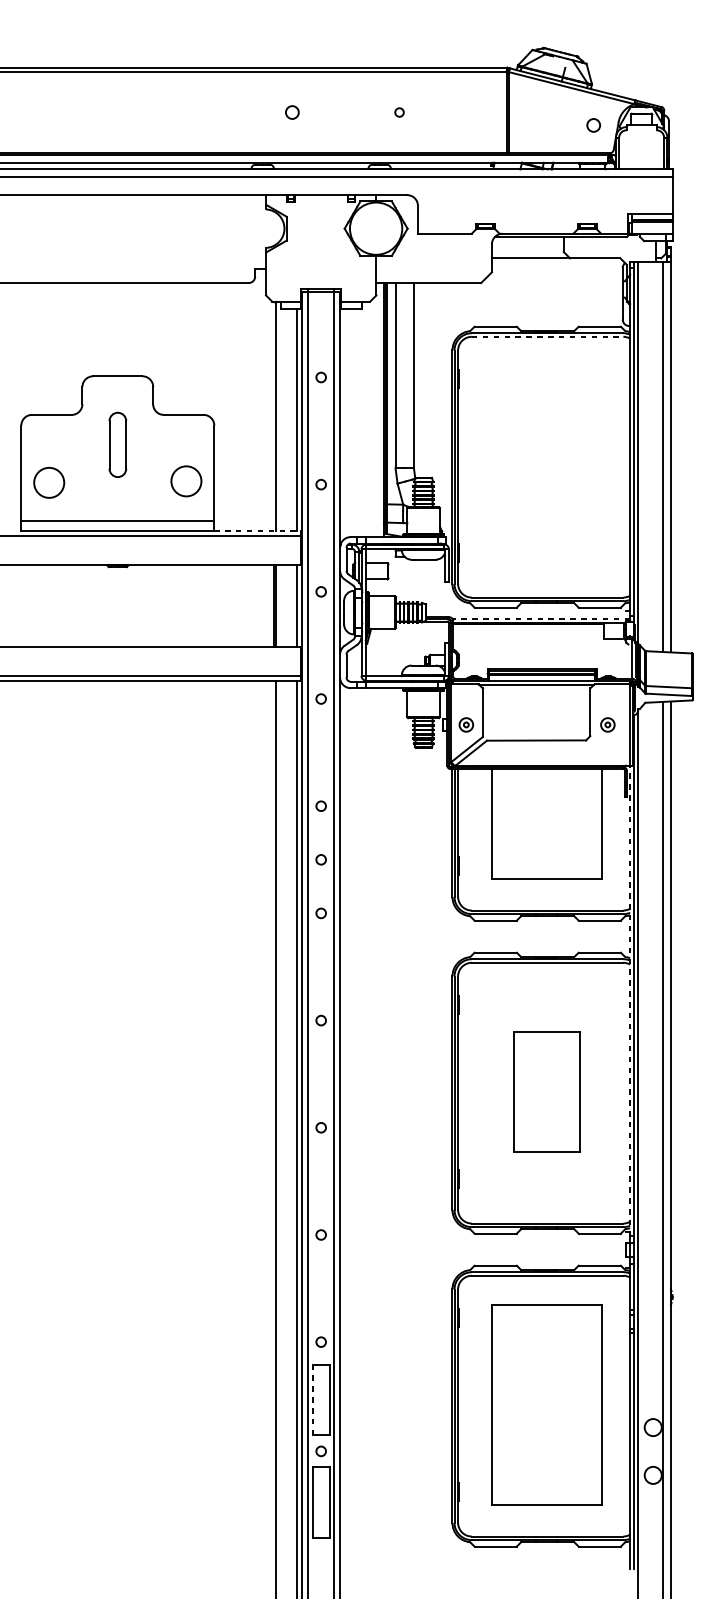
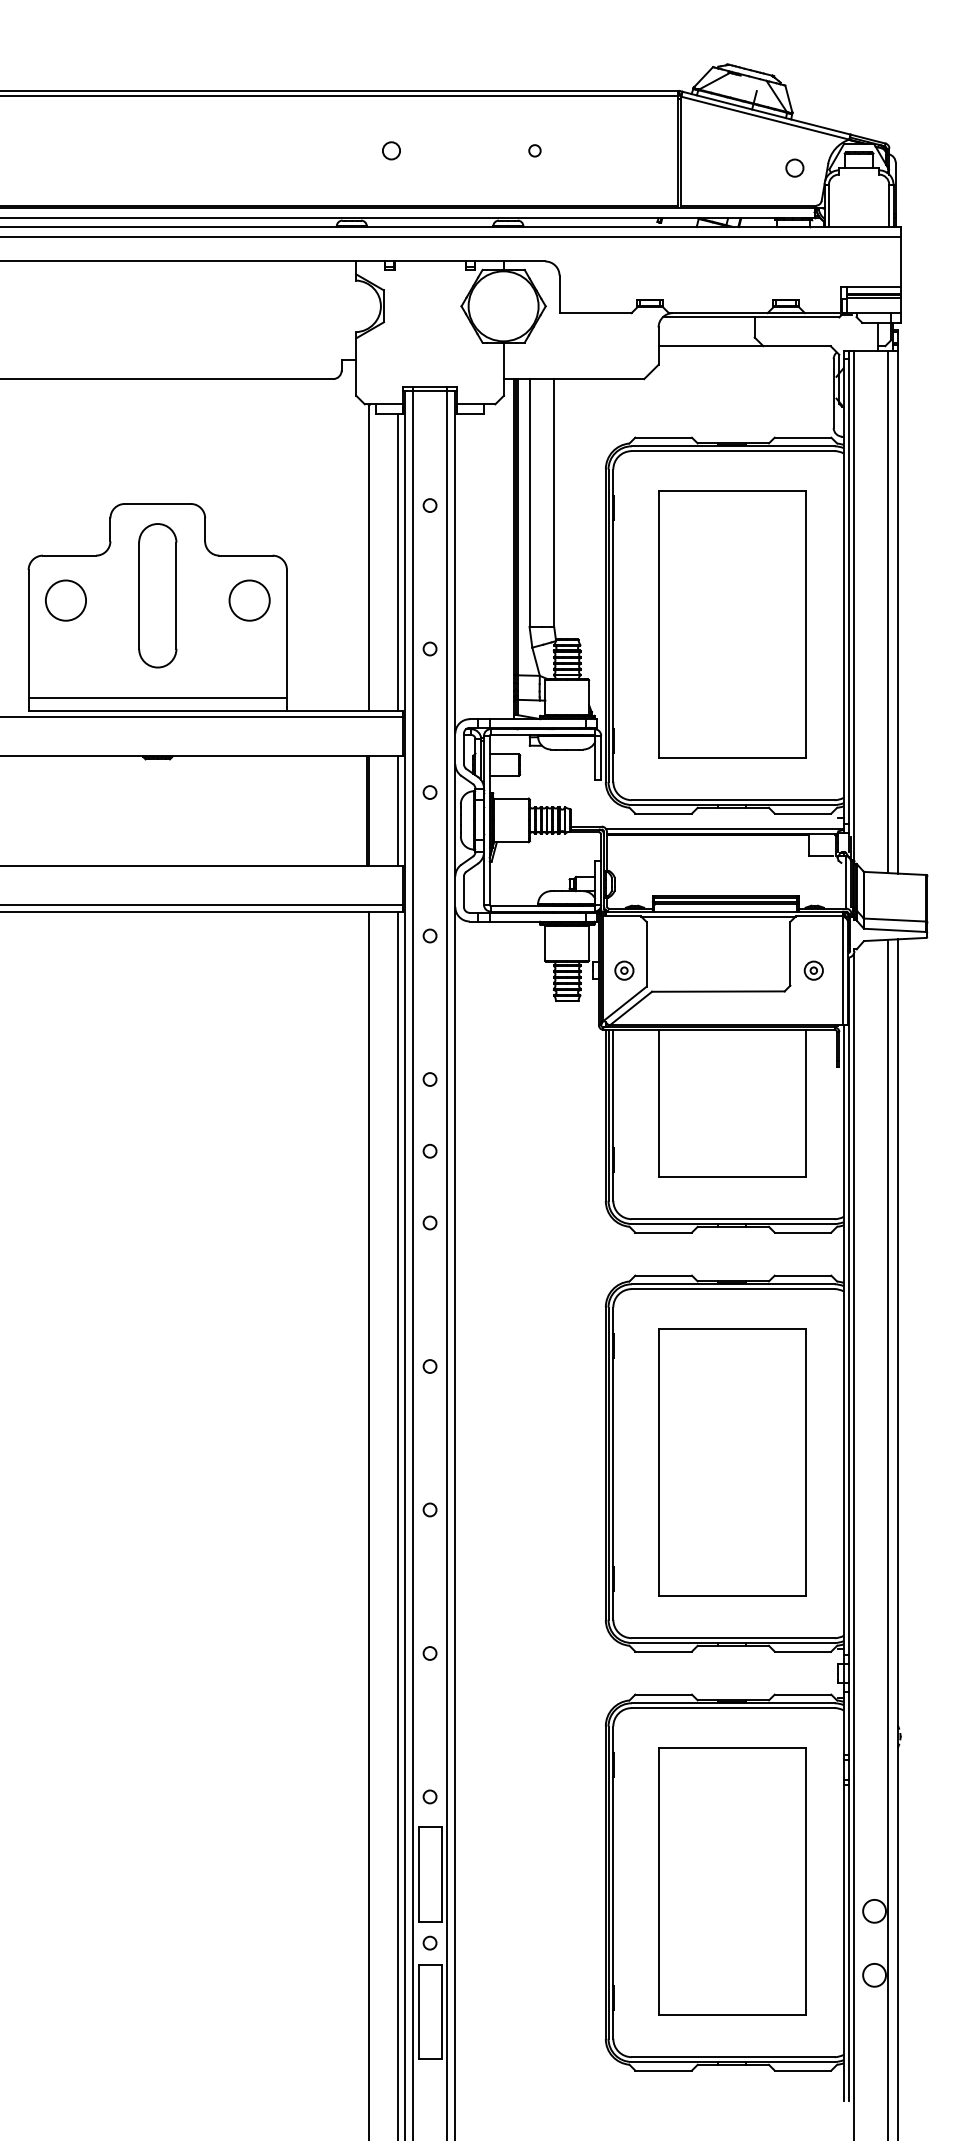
line: (547, 337) -> (733, 451), dashed -> solid
part: (117, 444) -> (157, 595), size x1.67
part: (547, 466) -> (732, 624), added
circle: (186, 481) -> (249, 600), moved
circle: (48, 482) -> (65, 600), moved
line: (257, 530) -> (344, 710), dashed -> solid
line: (541, 619) -> (724, 829), dashed -> solid
line: (630, 1000) -> (843, 1339), dashed -> solid
part: (547, 1092) -> (732, 1462), size x1.67
line: (312, 1400) -> (418, 1874), dashed -> solid

